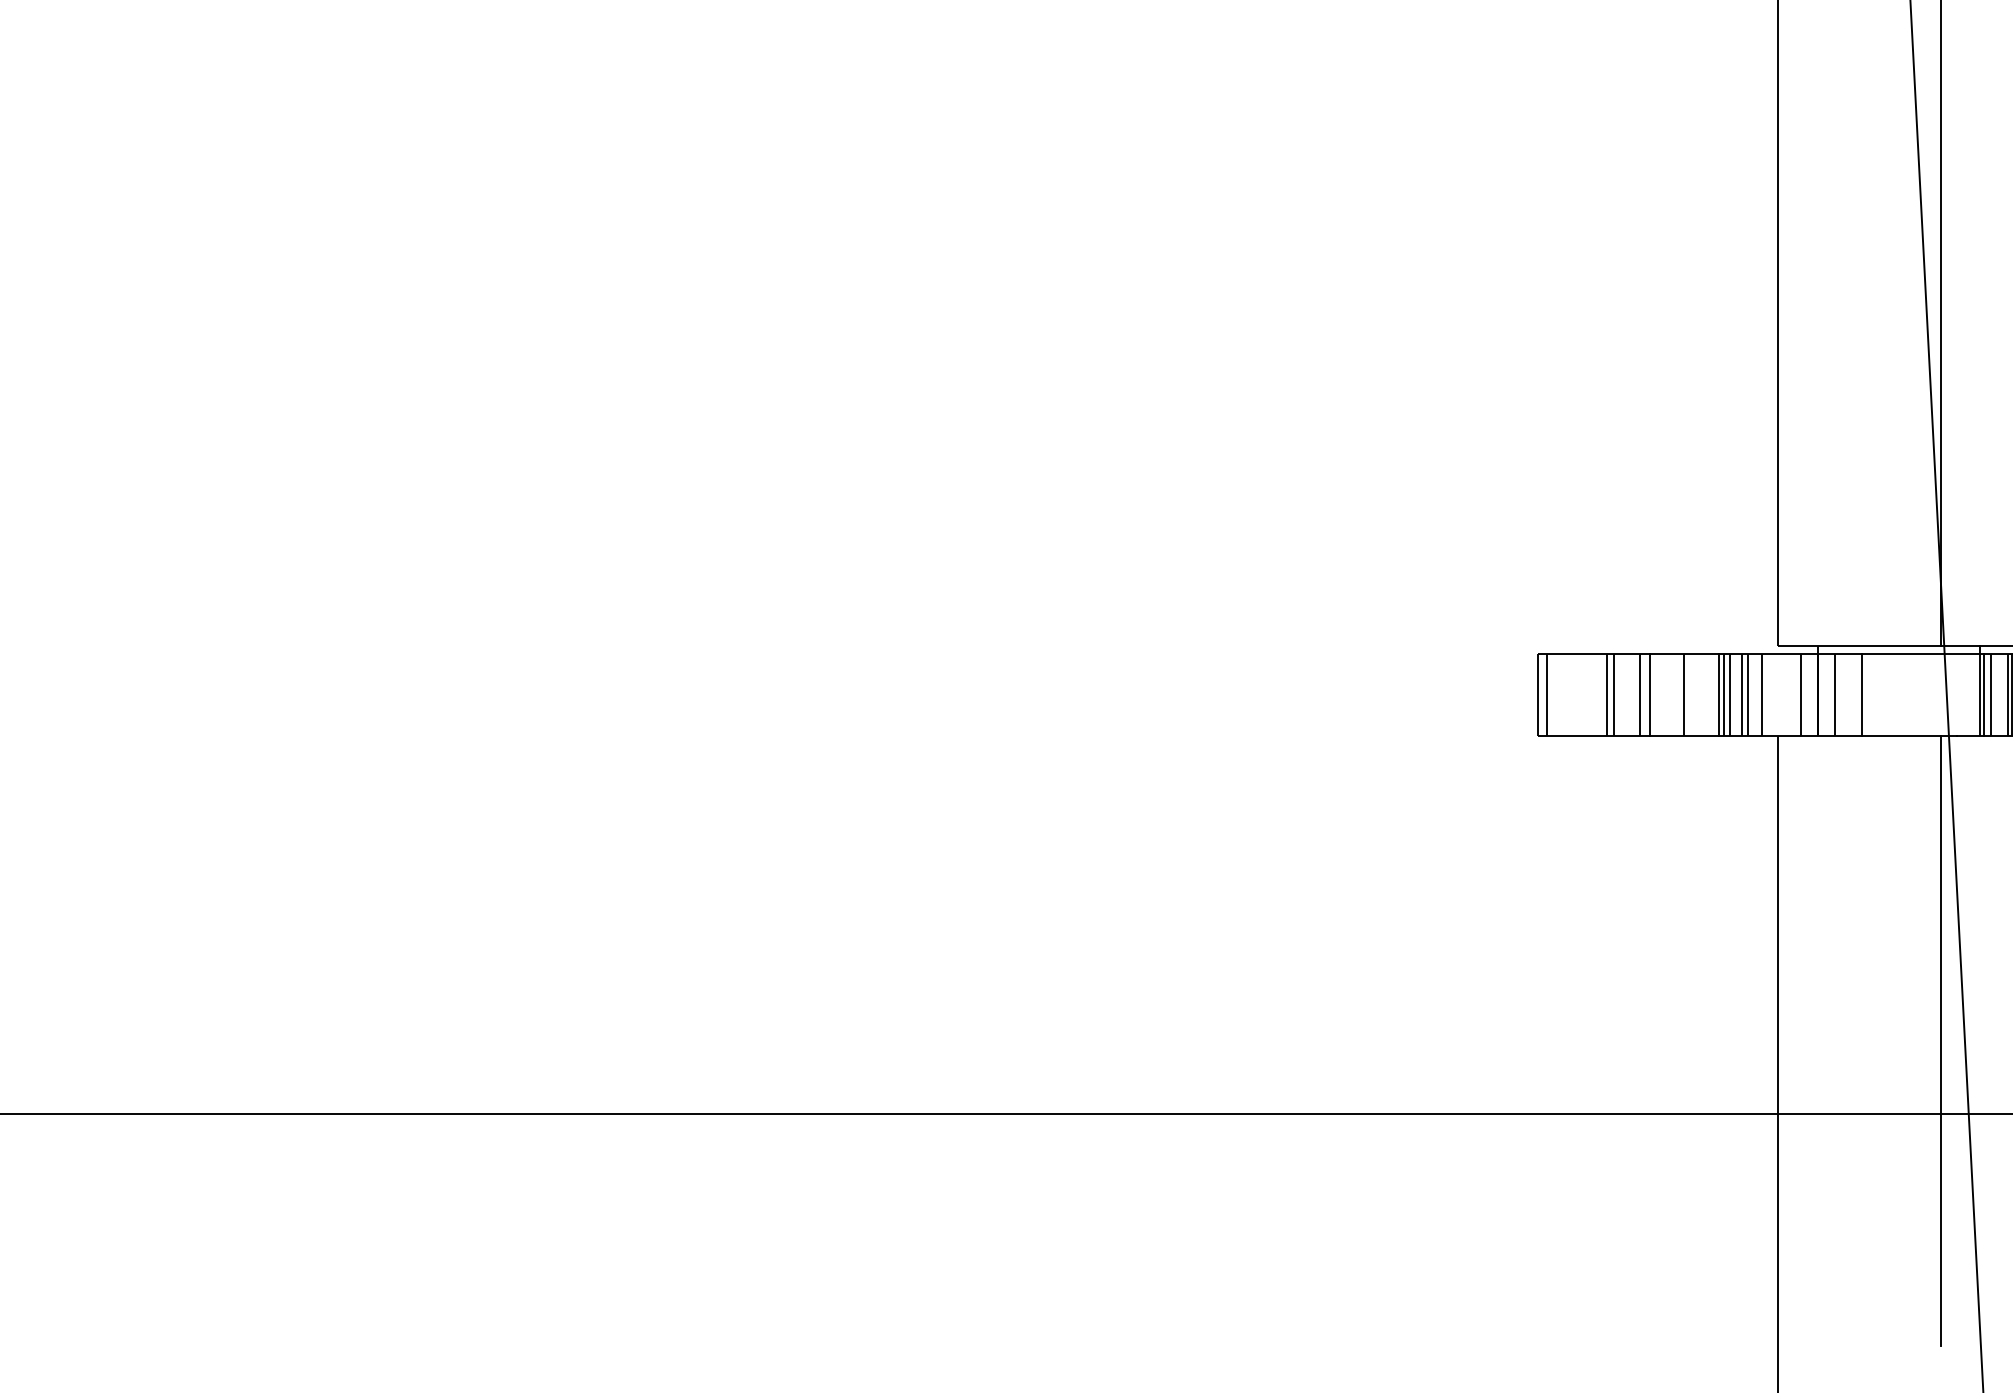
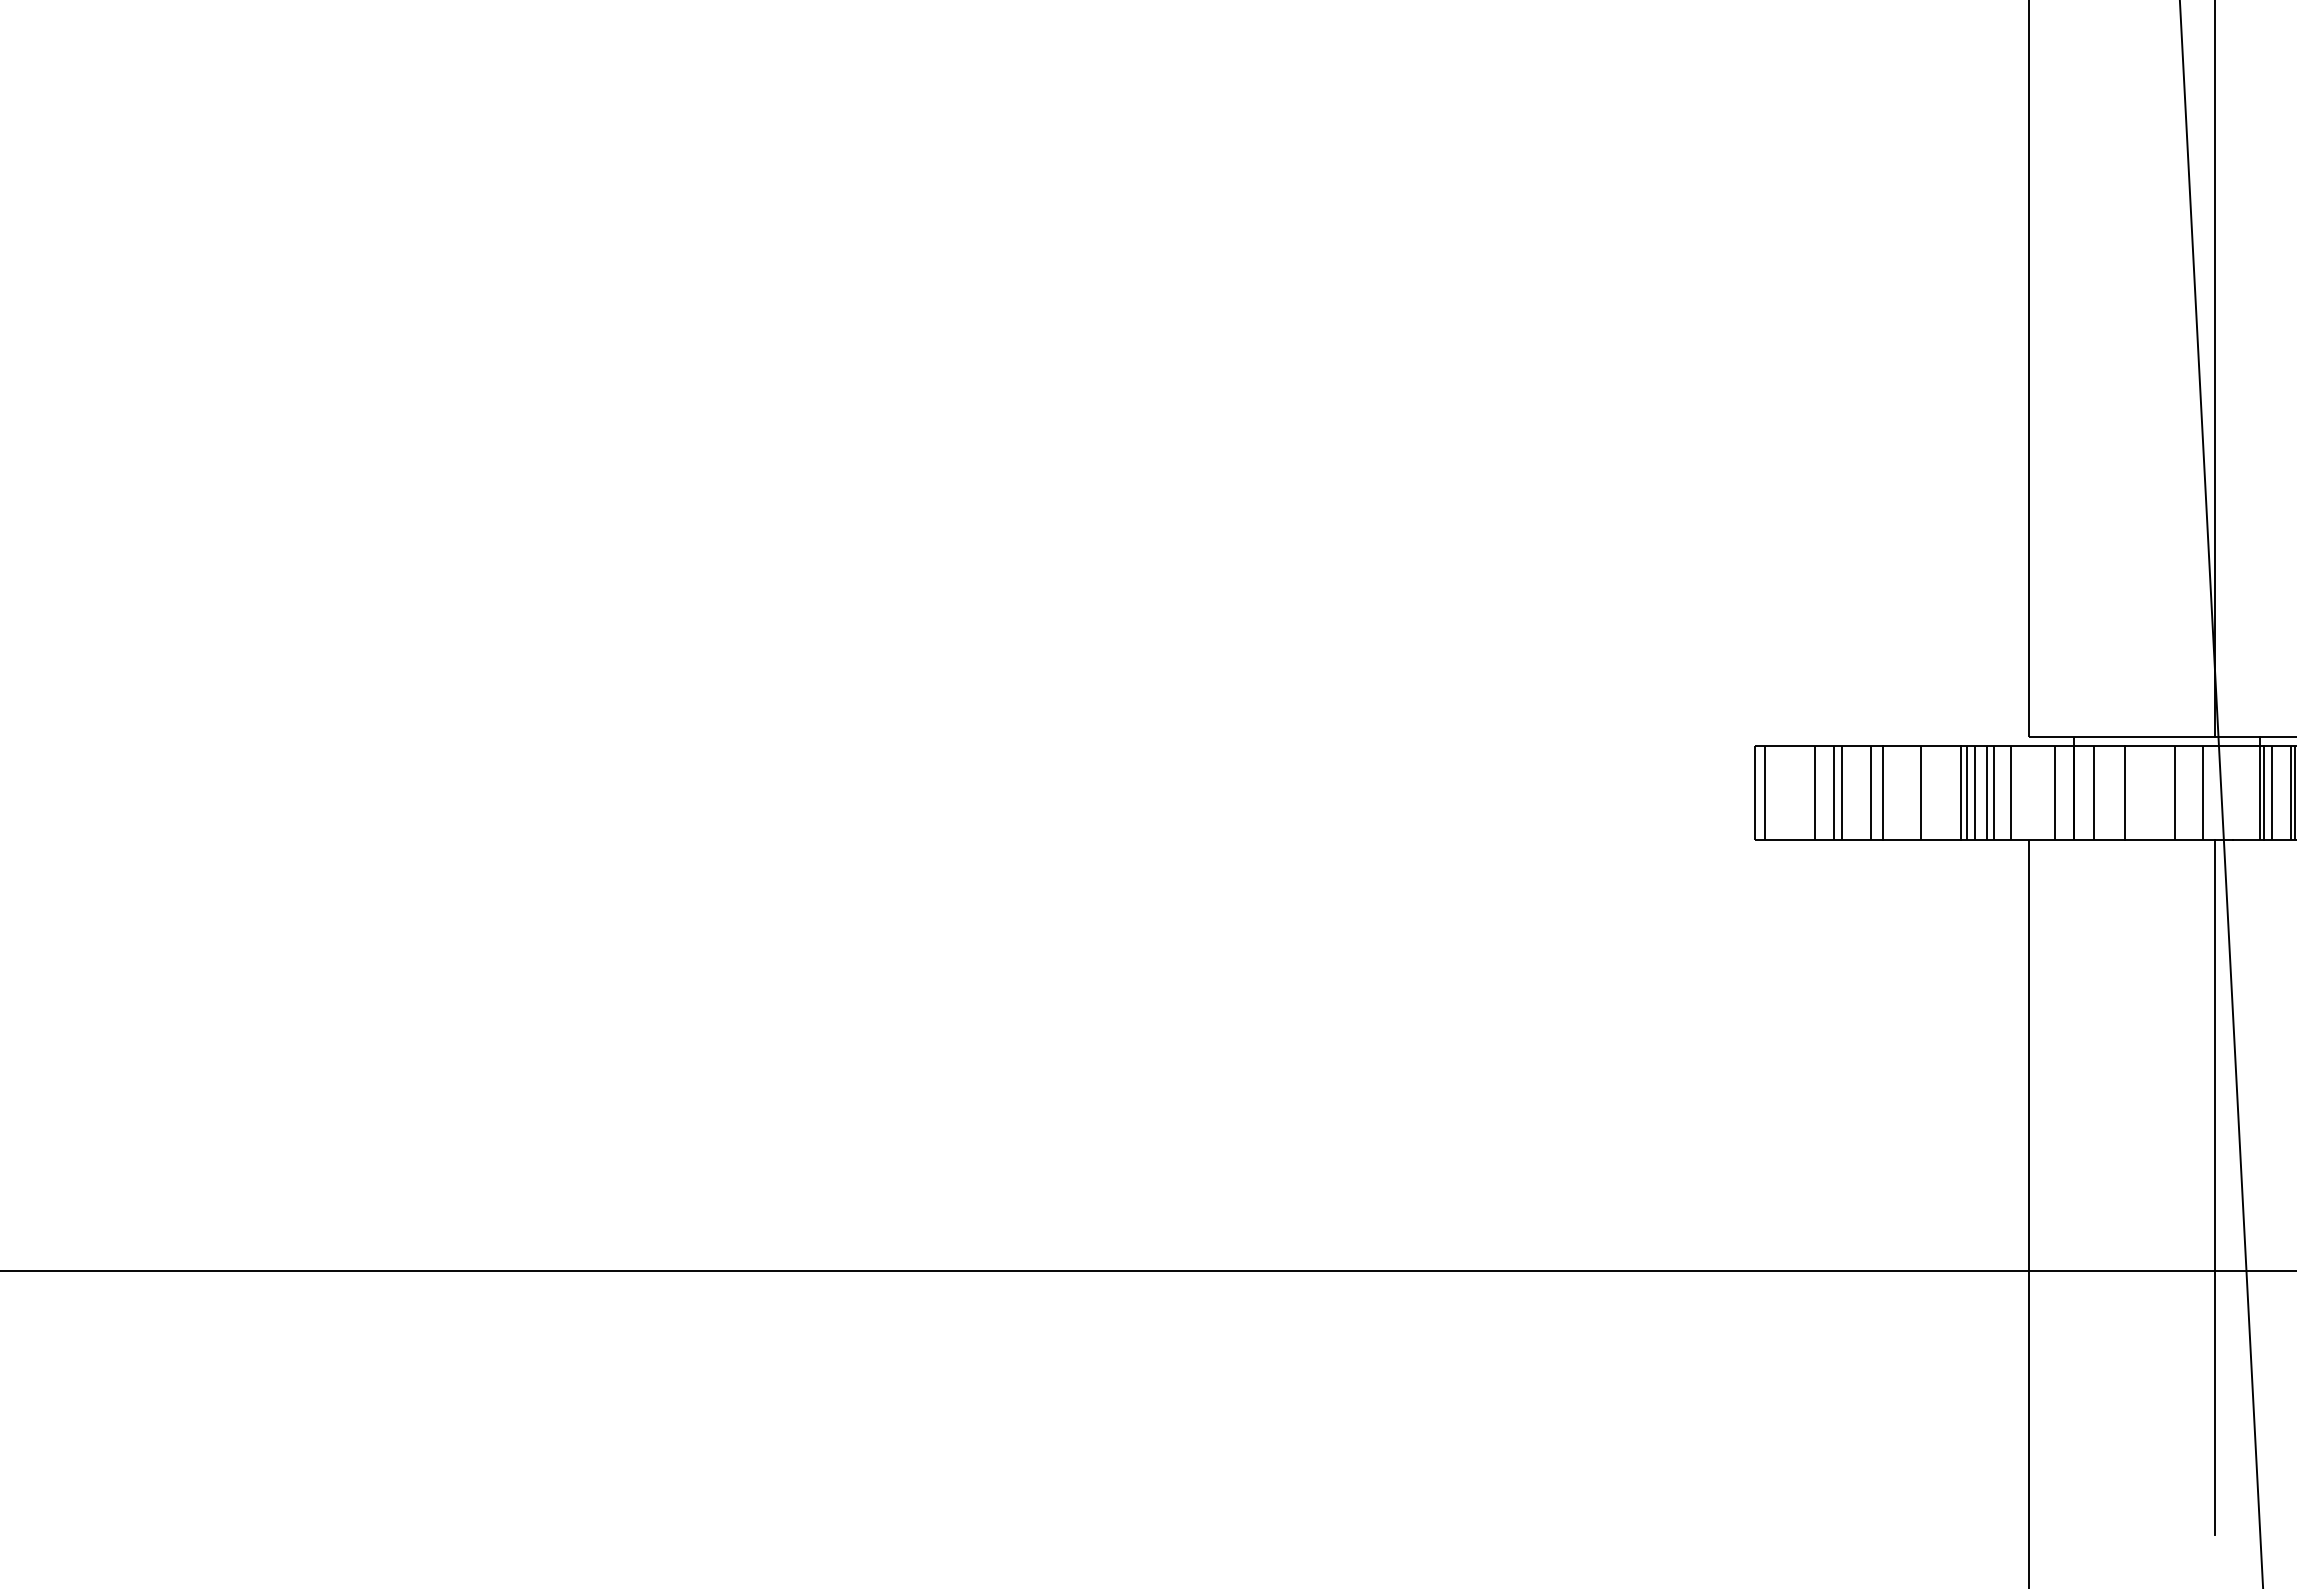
line: (1590, 694) -> (1814, 792), added
line: (1906, 694) -> (2175, 792), added
line: (1930, 694) -> (2202, 792), added

